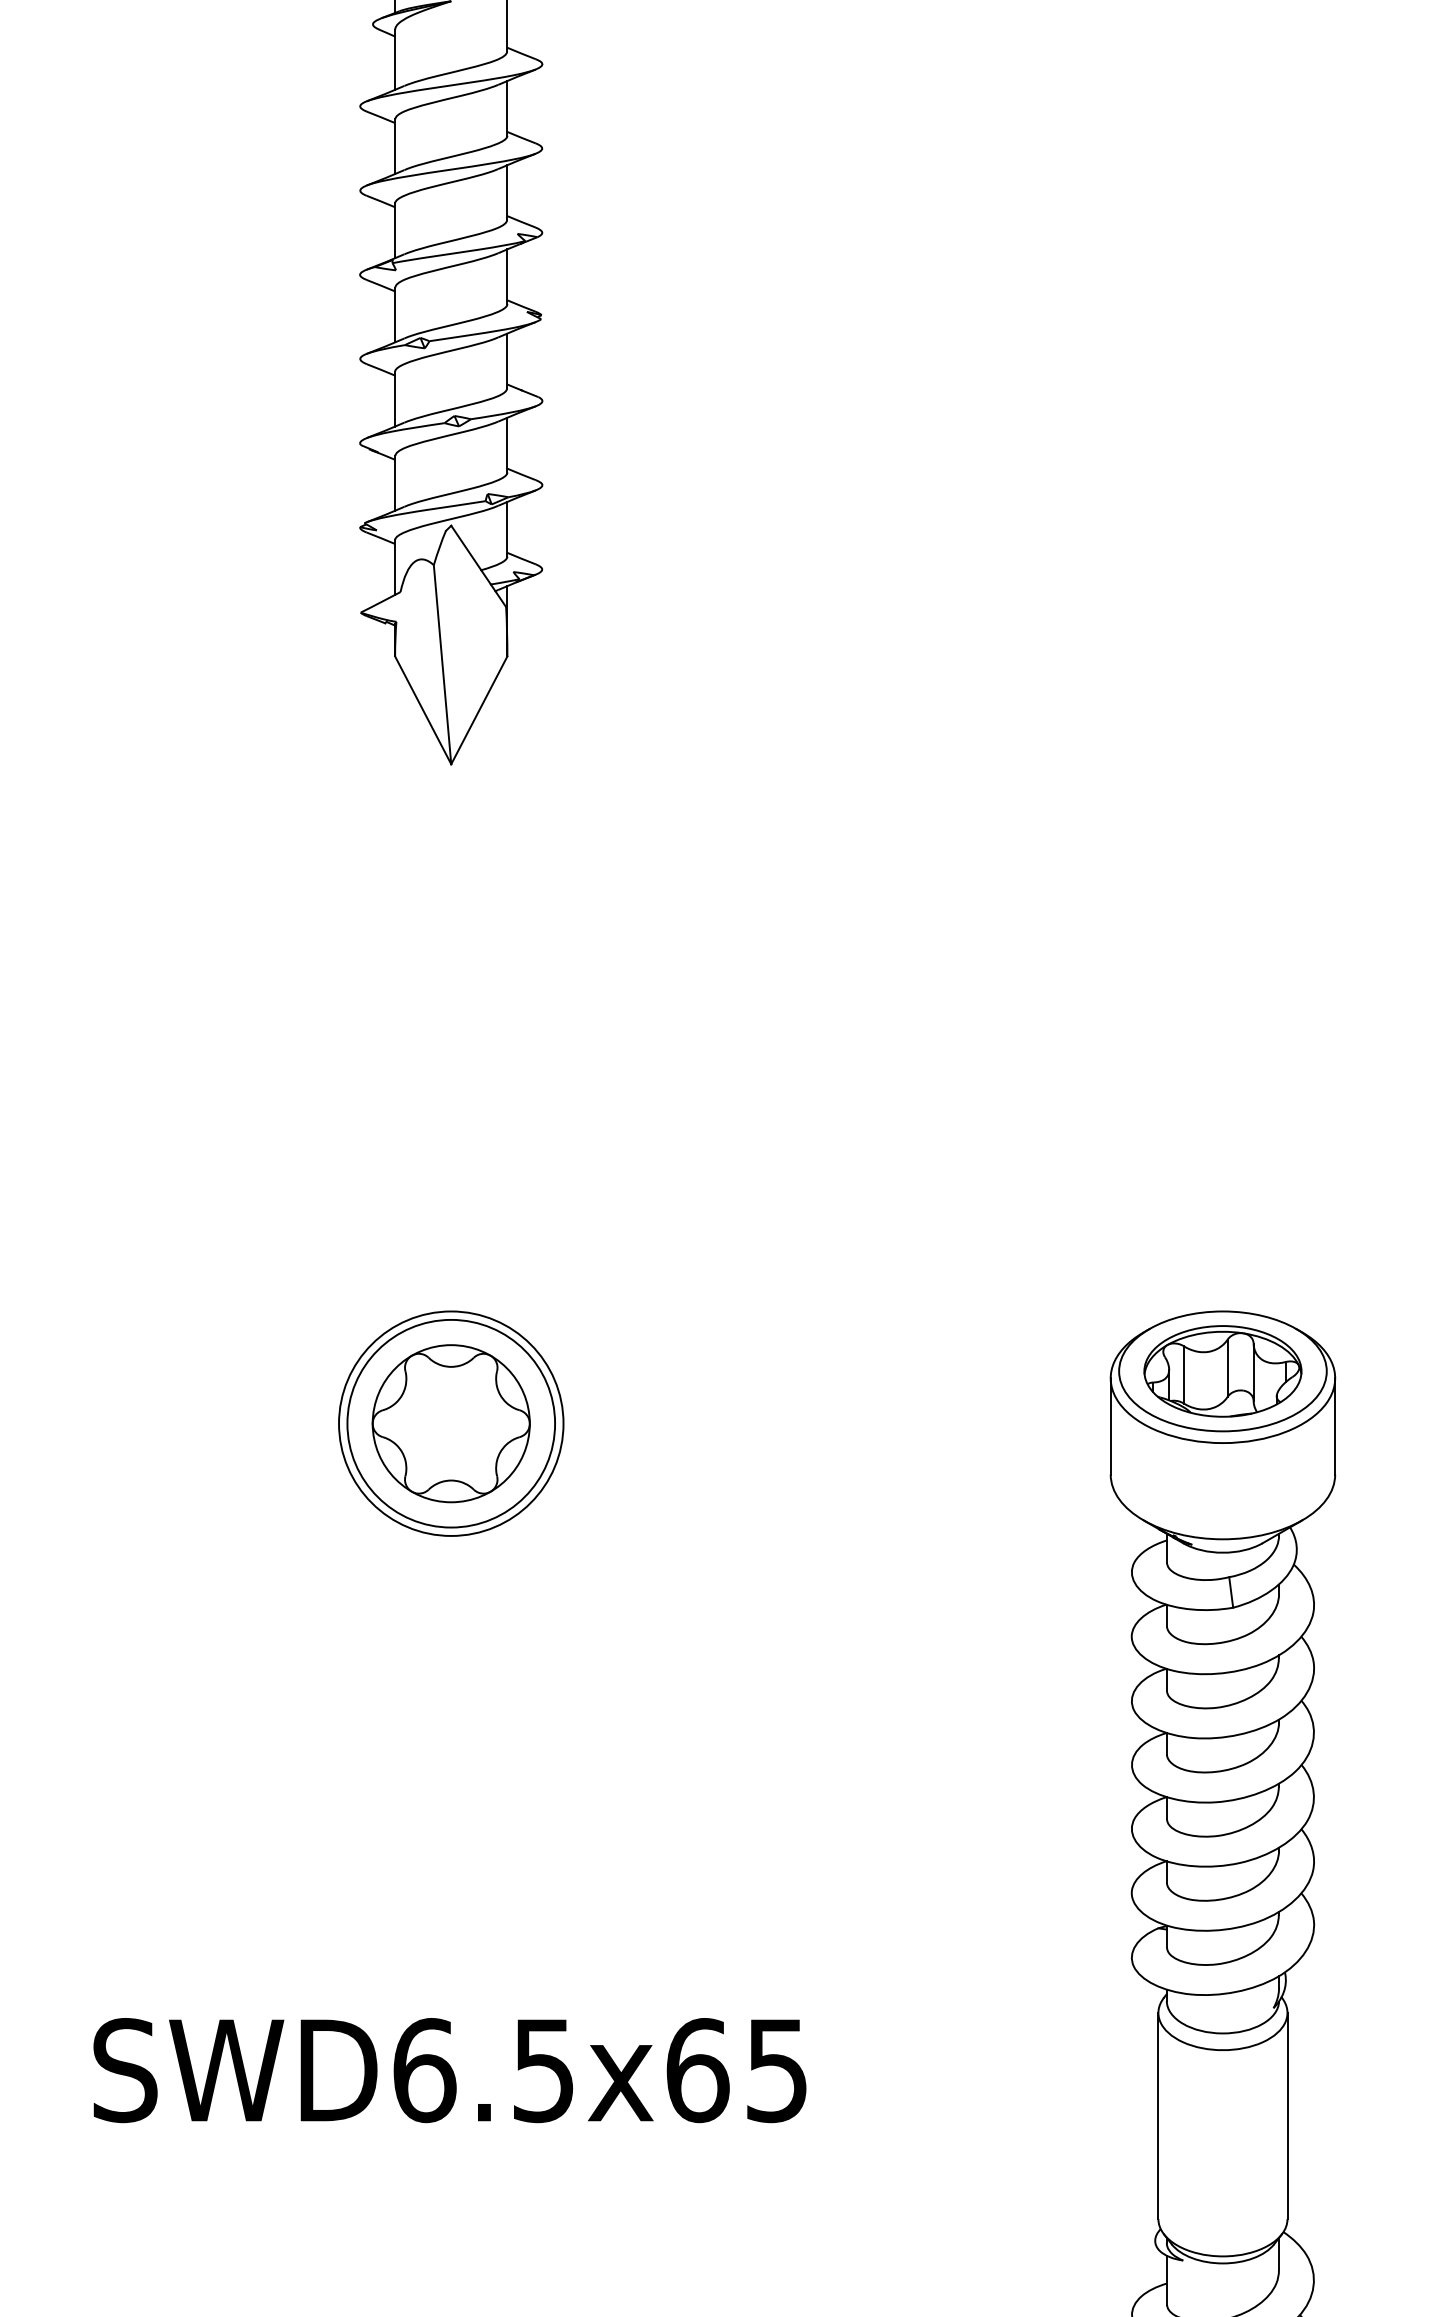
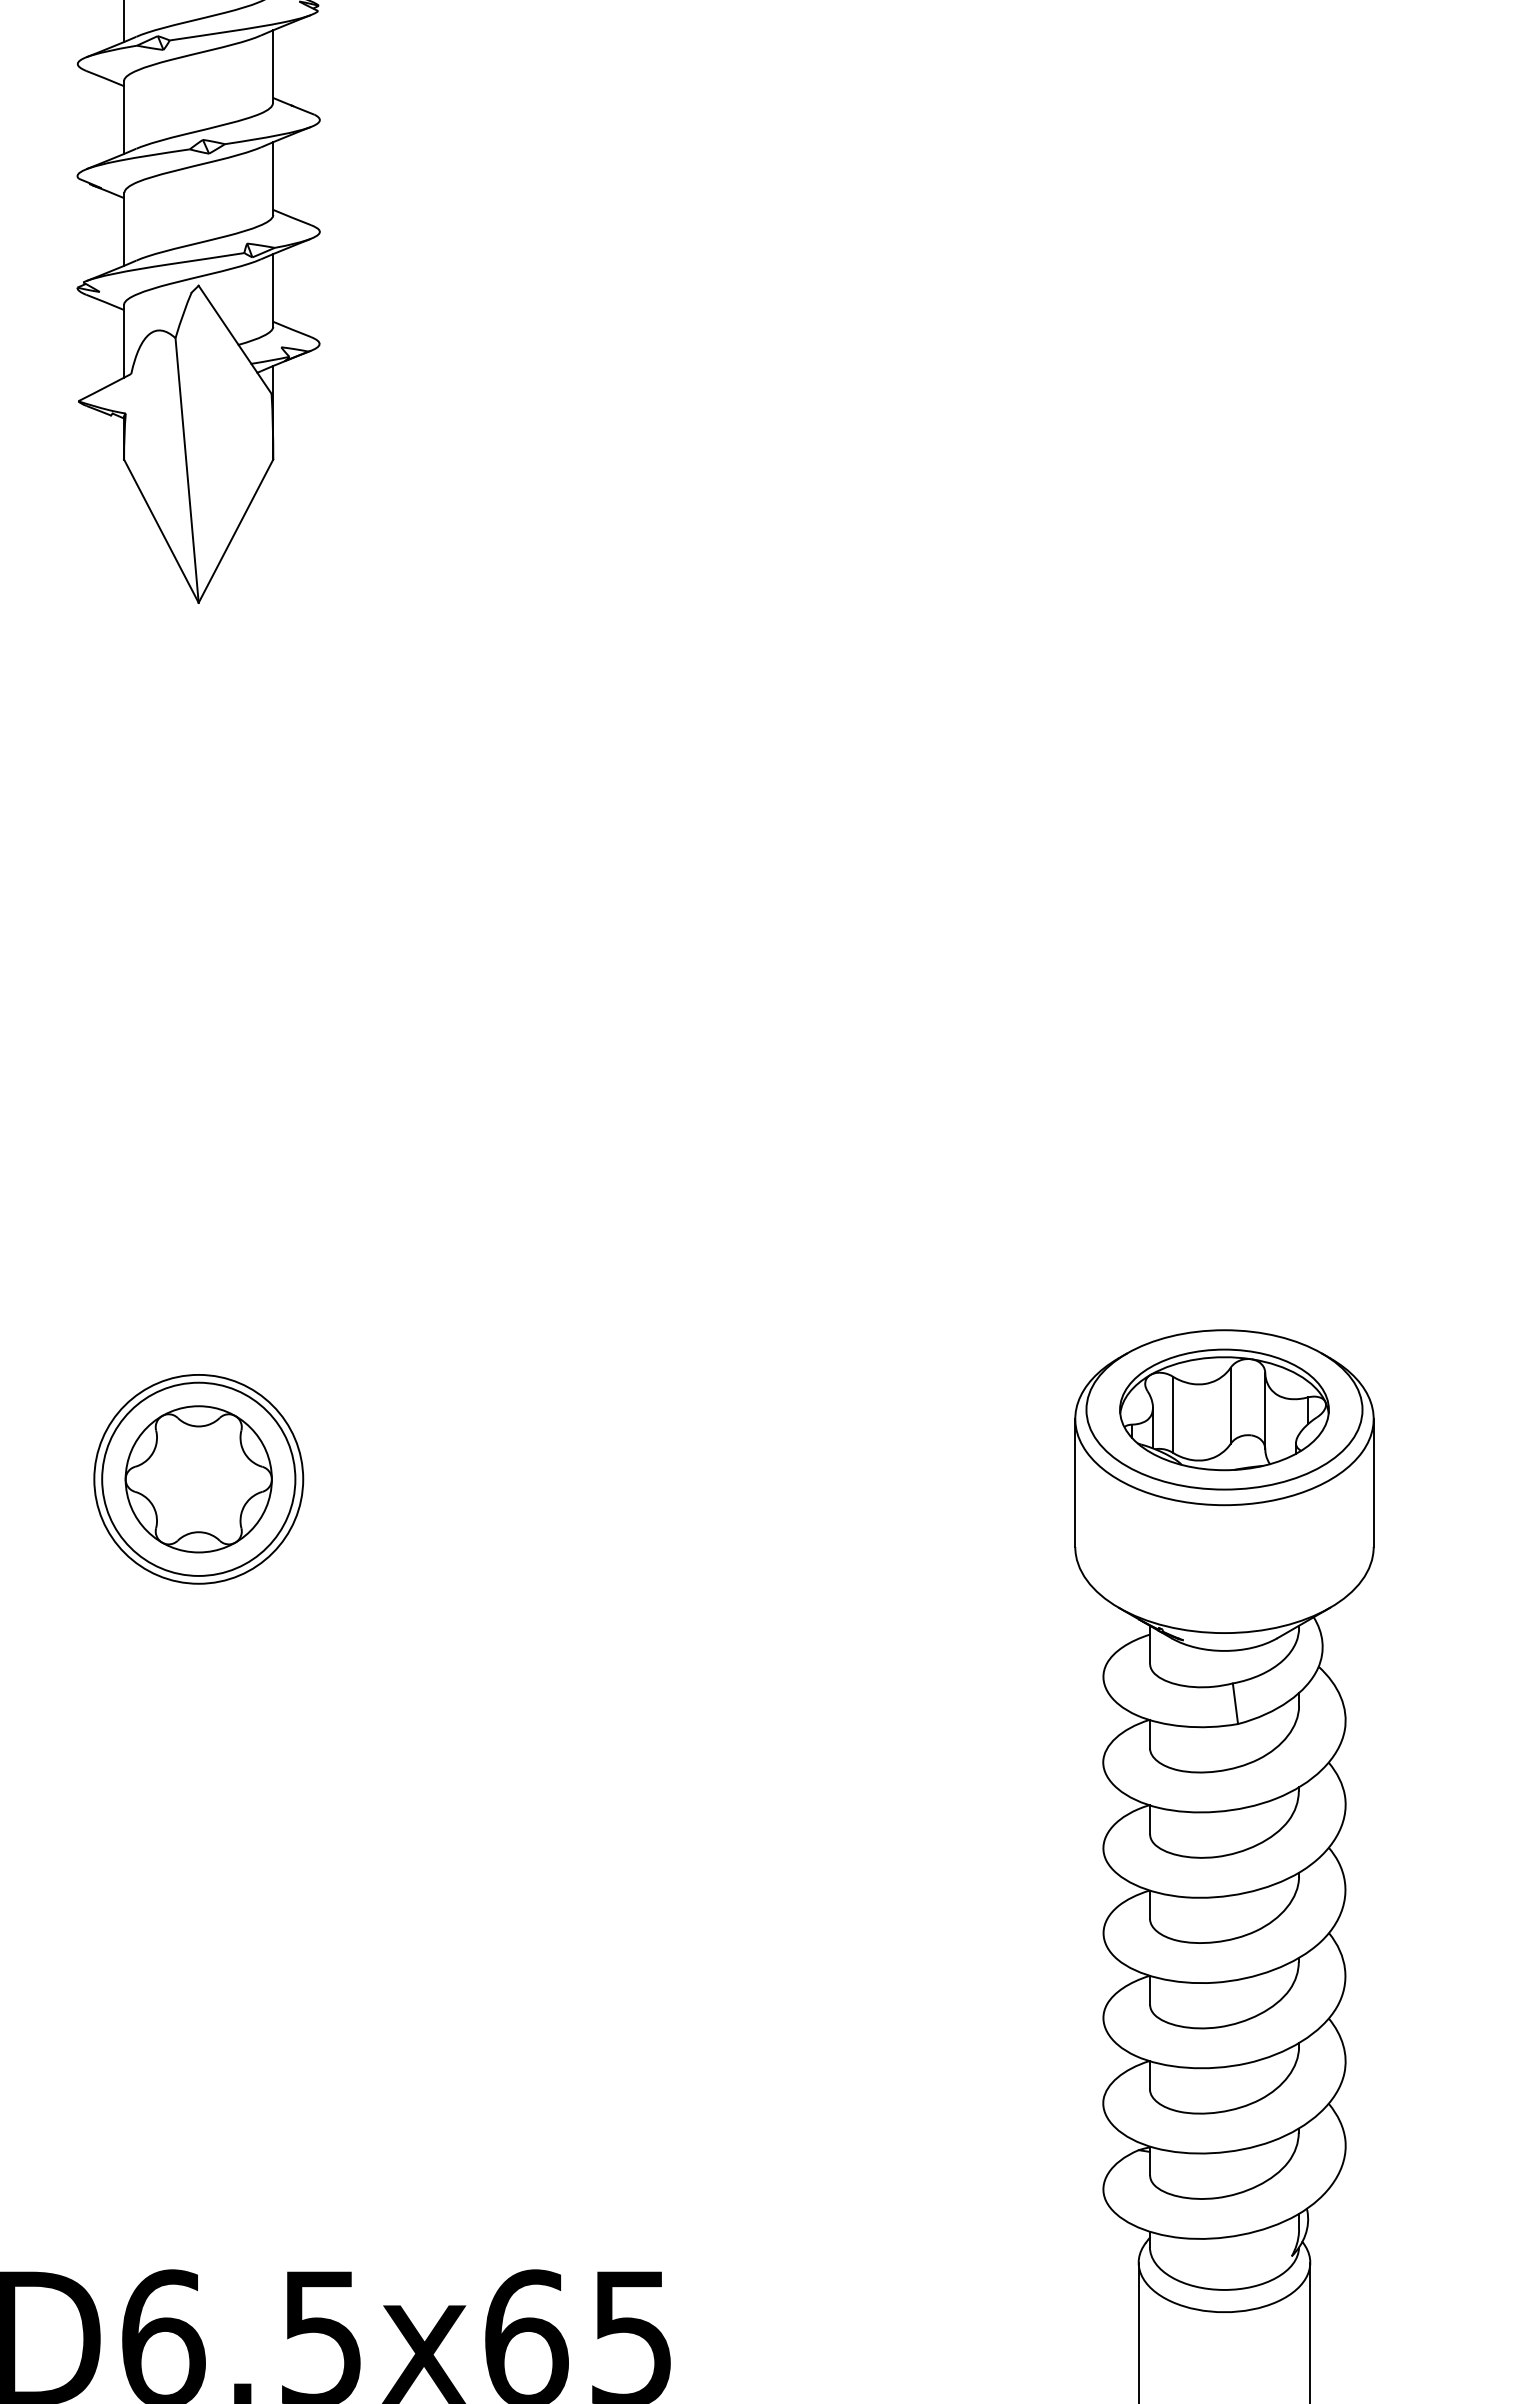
part: (451, 1423) -> (198, 1479), size x0.7

